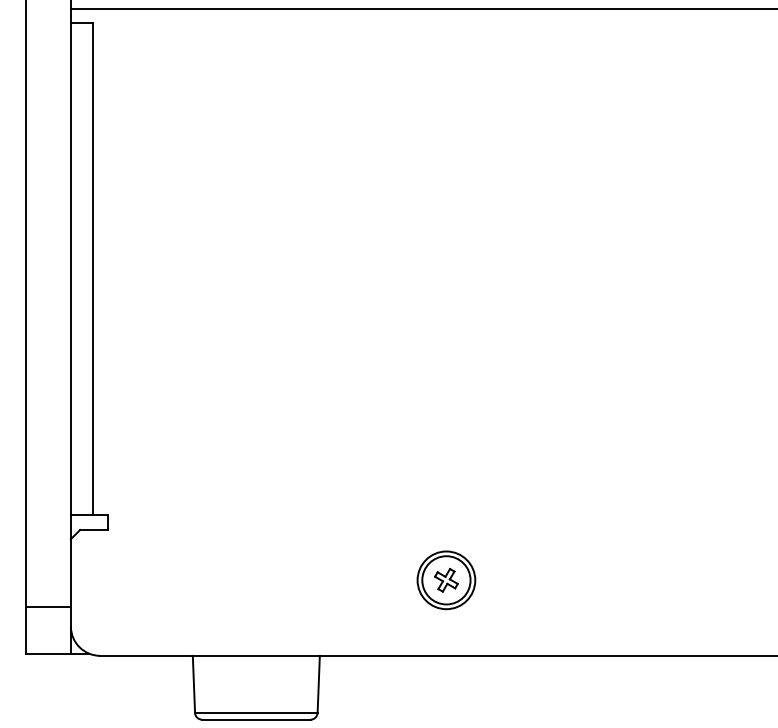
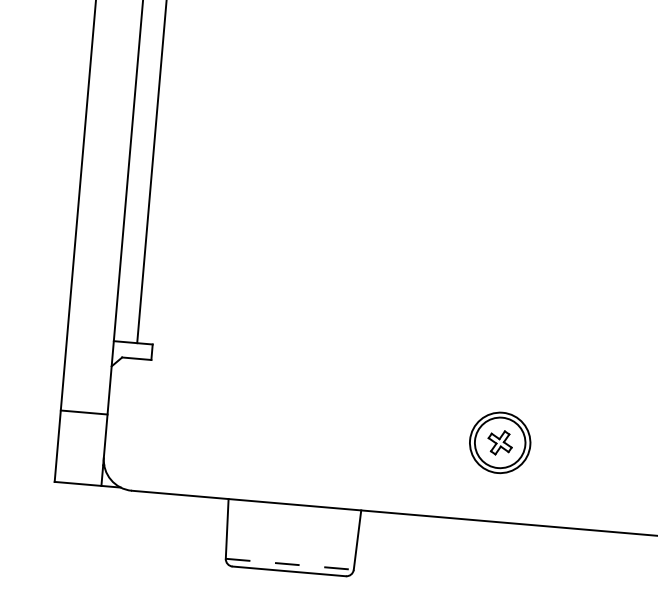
line: (48, 607) -> (84, 412), moved
line: (256, 712) -> (290, 563), solid -> dashed

